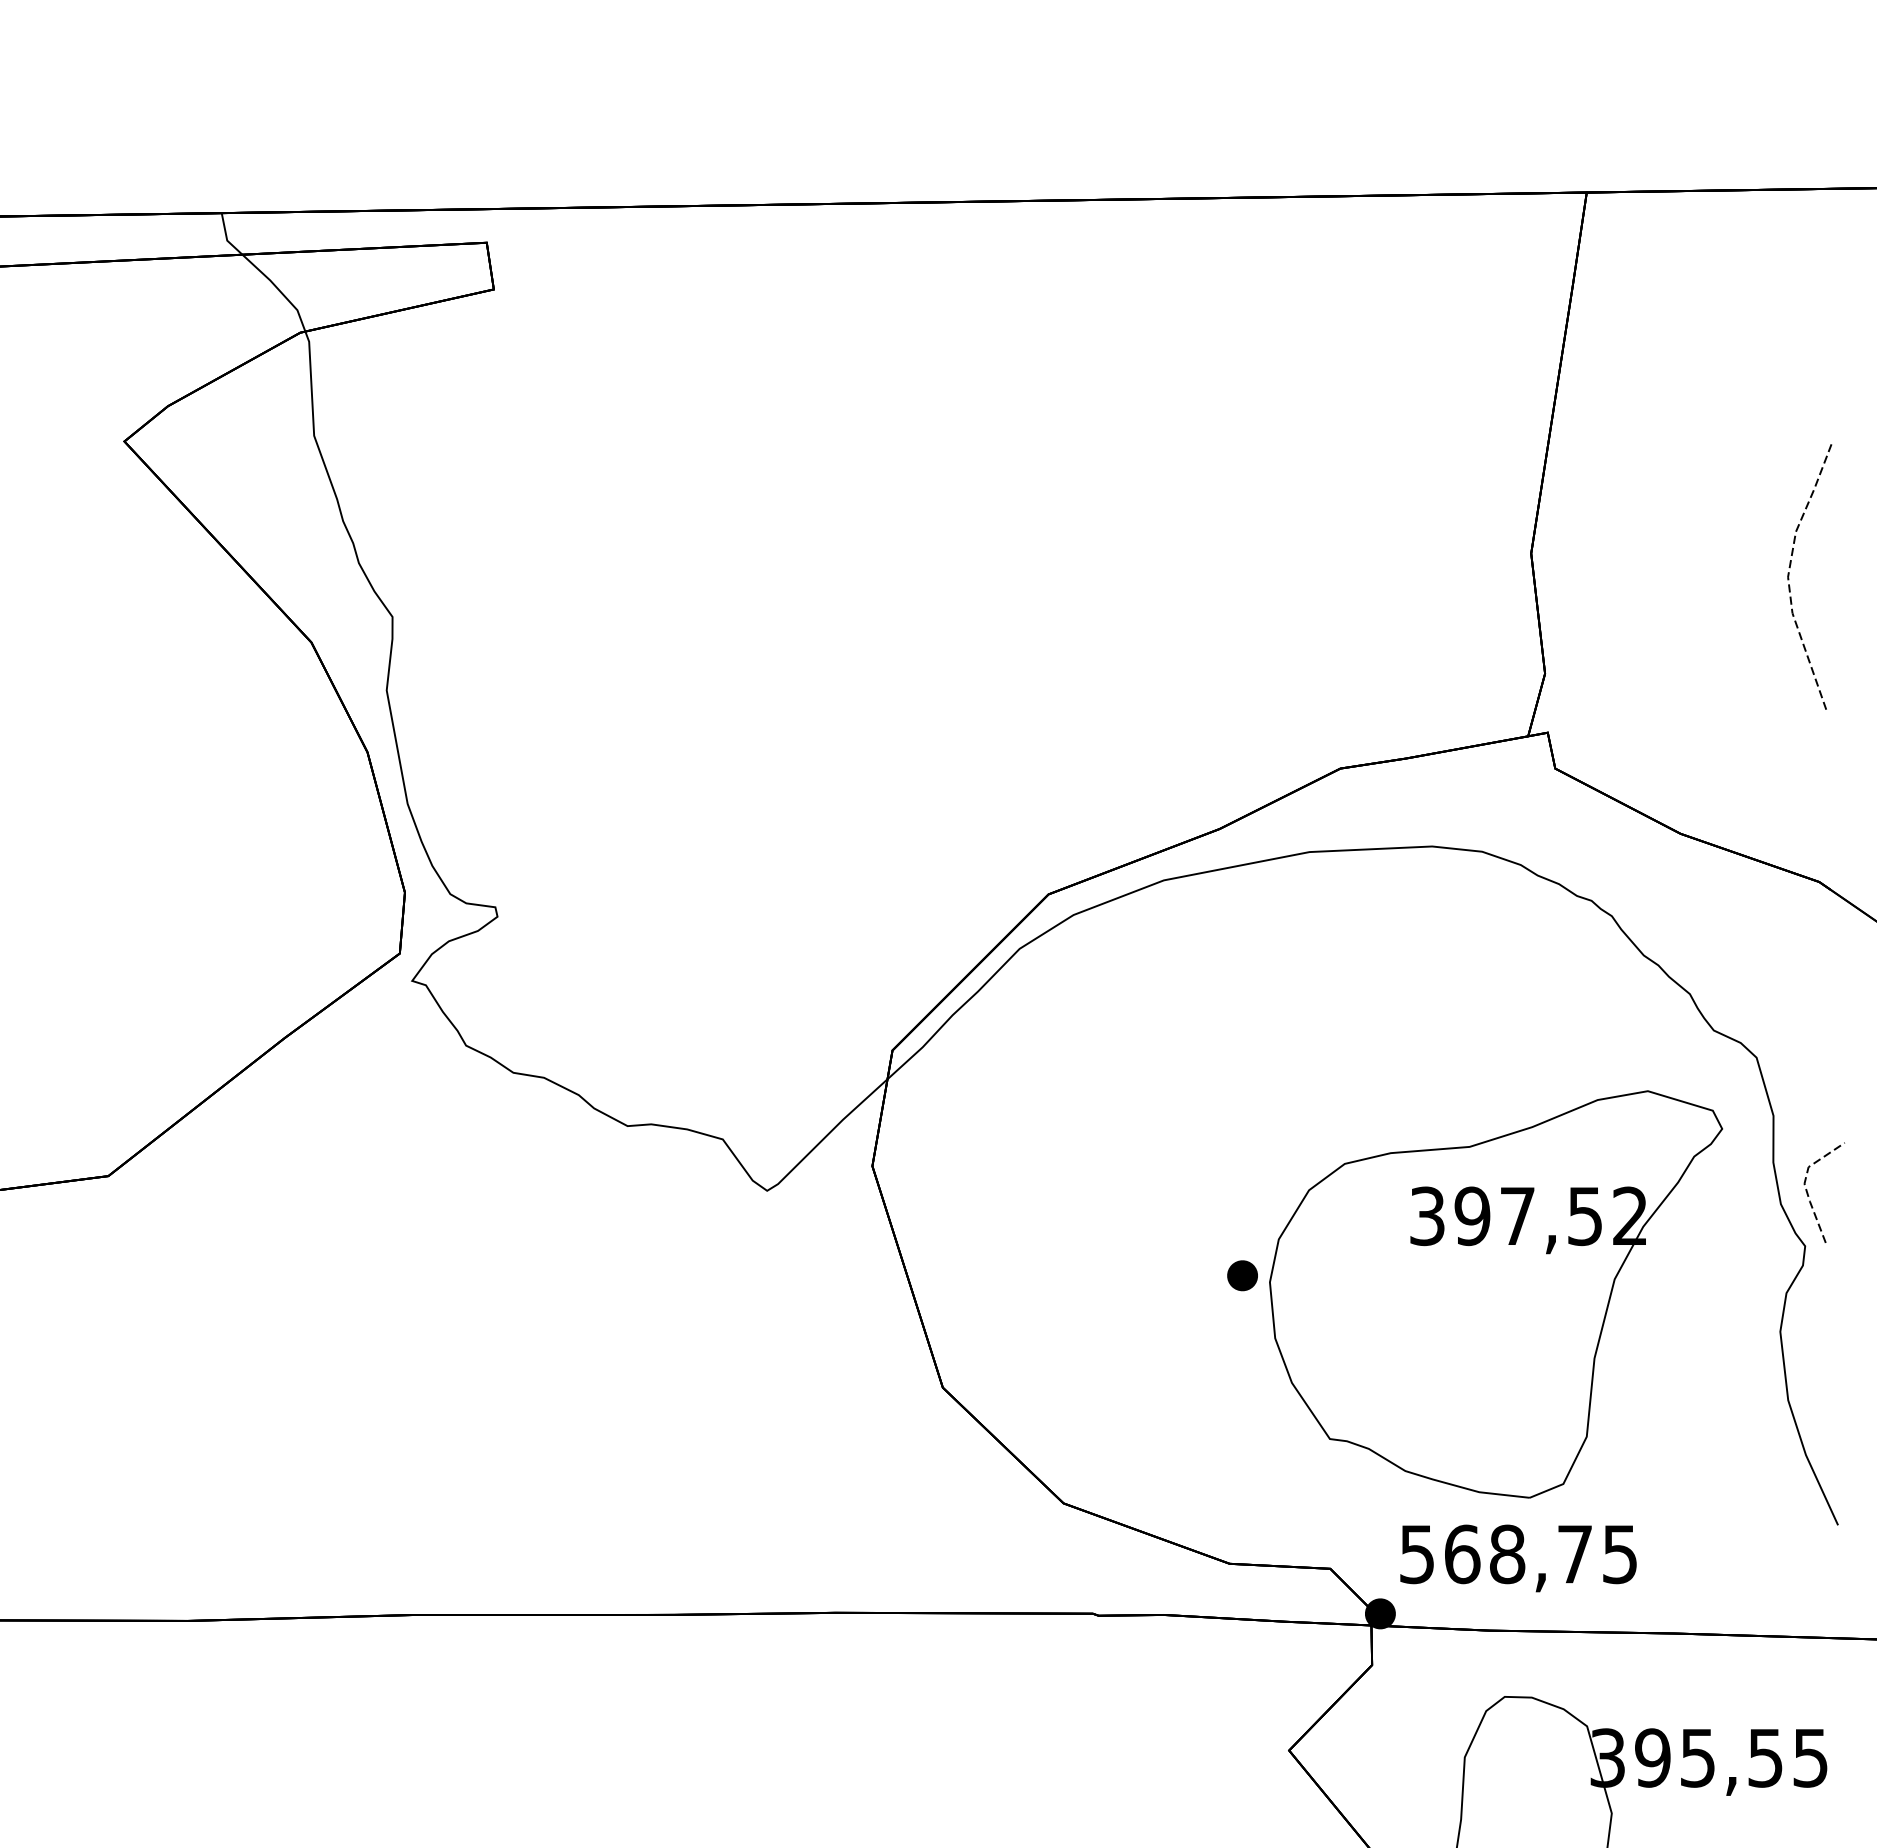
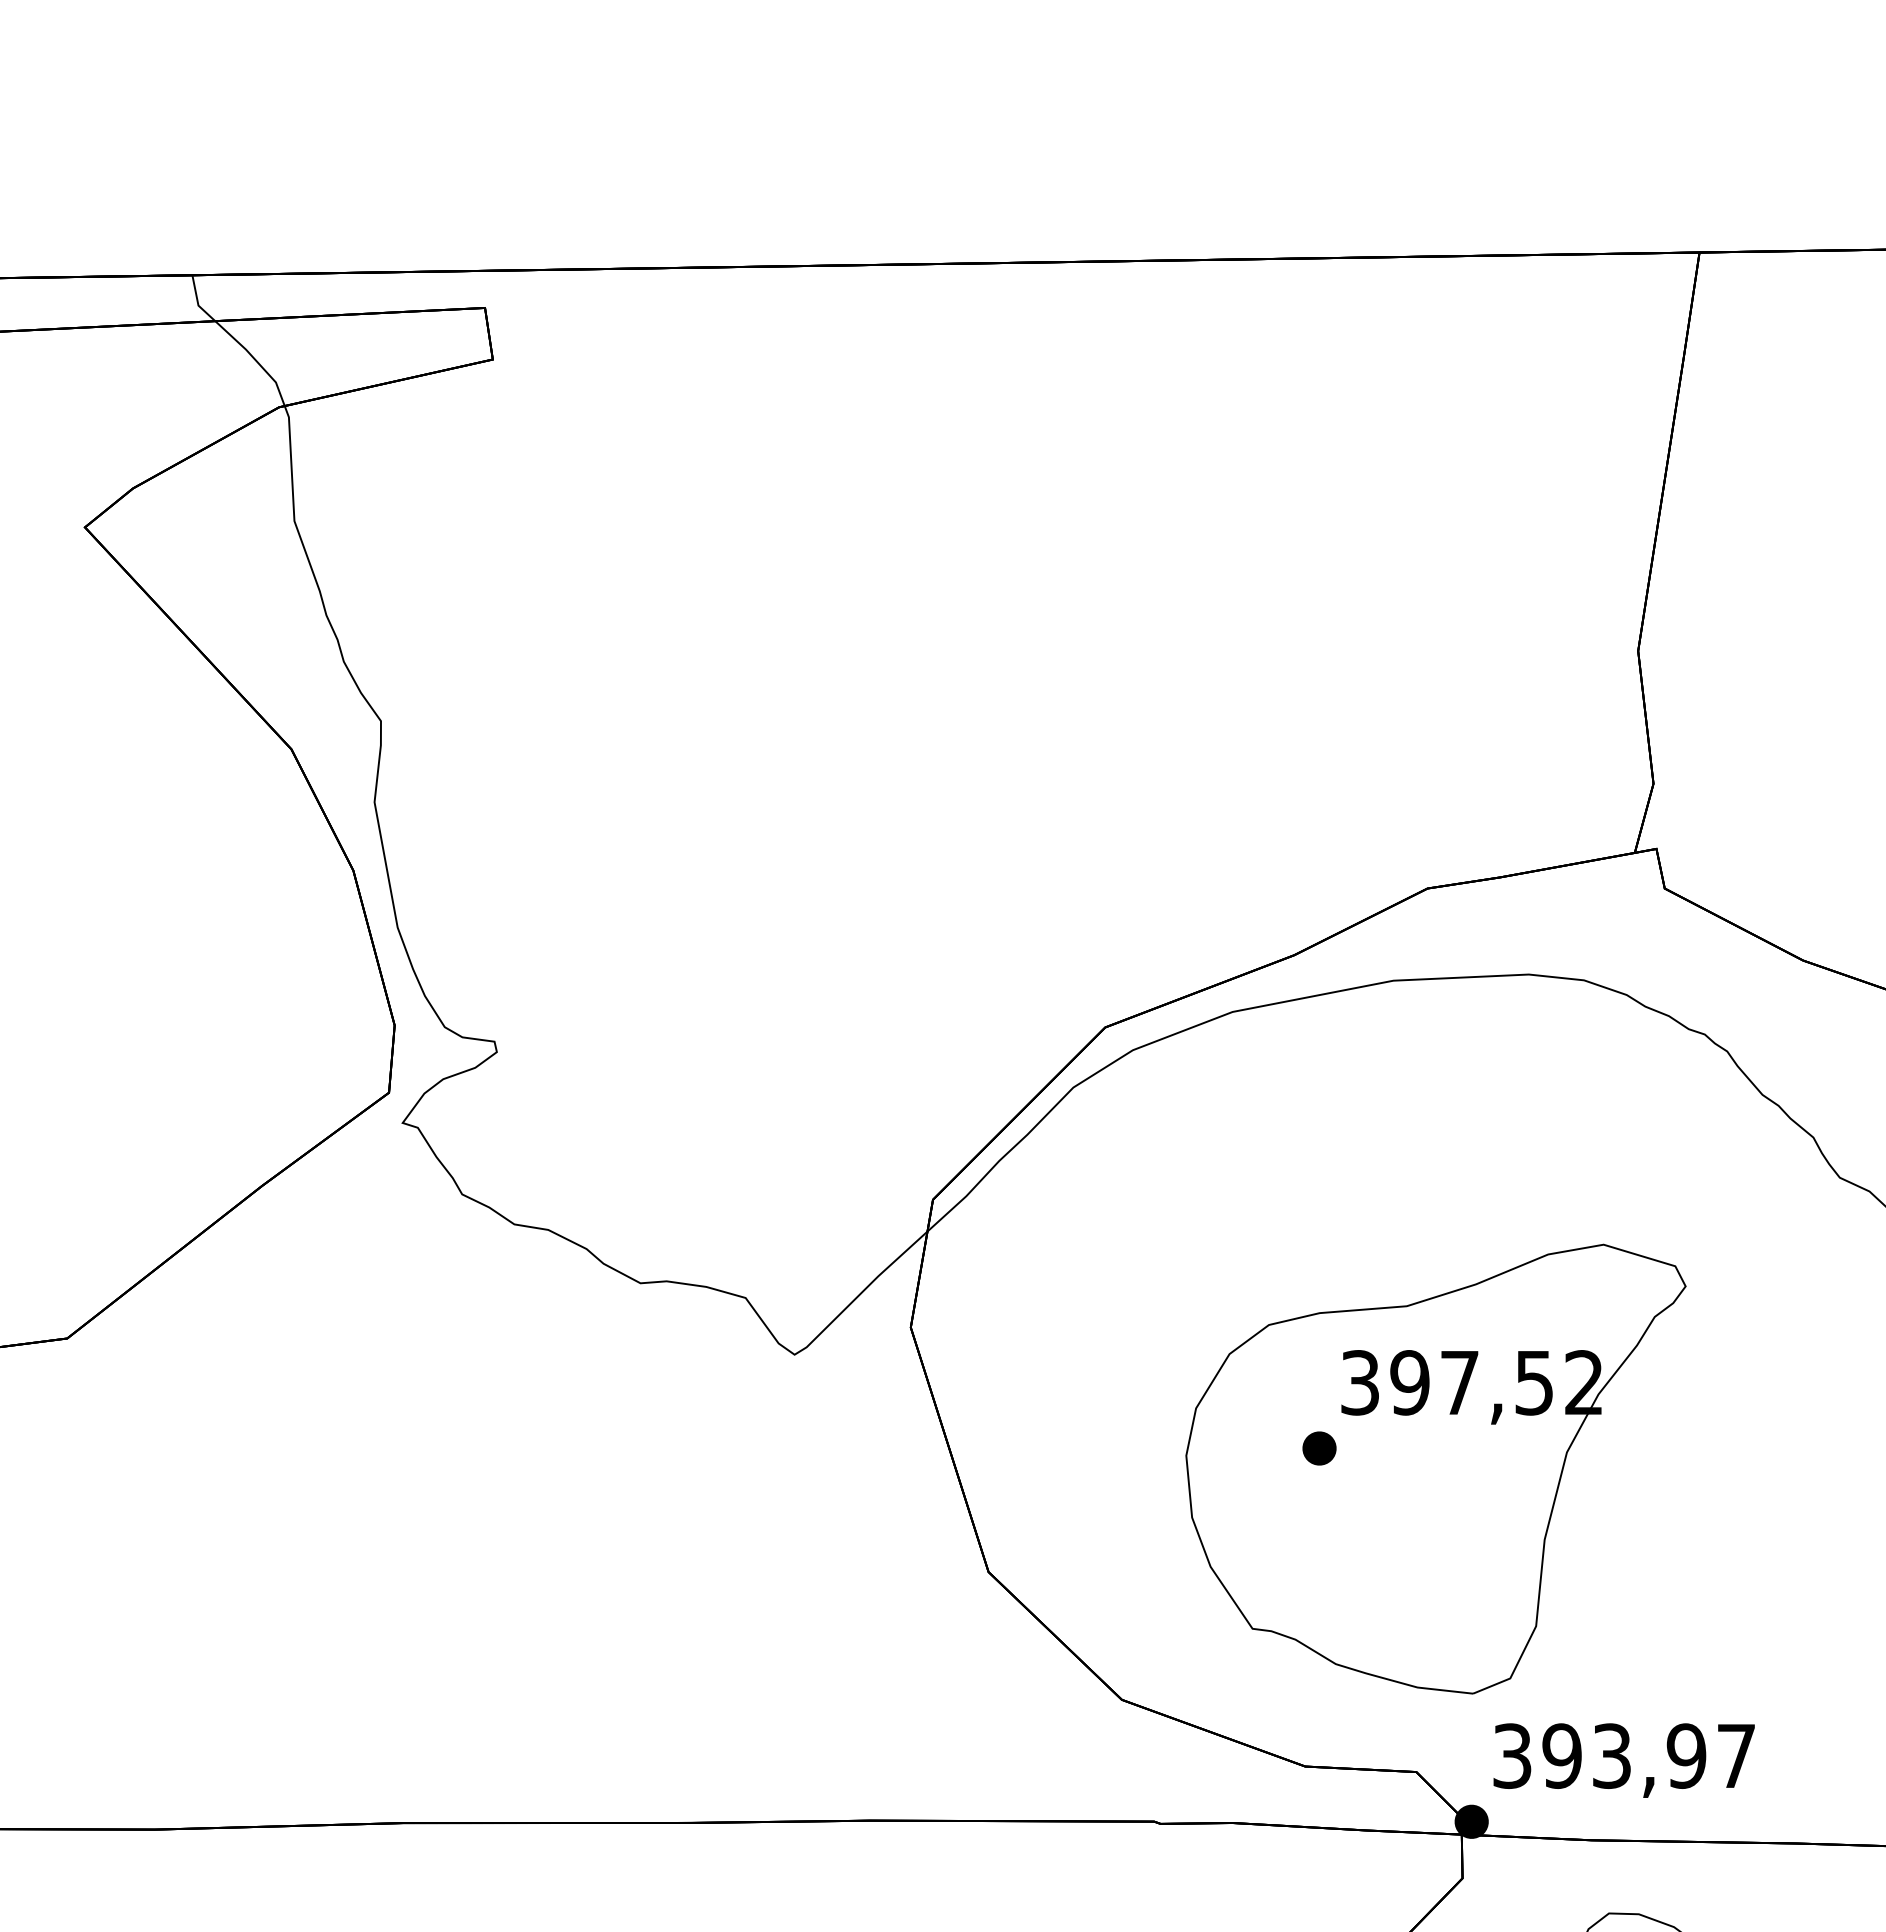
part: (1496, 1294) -> (1436, 1469), moved
text: (1518, 1554) -> (1624, 1756), 568,75 -> 393,97

